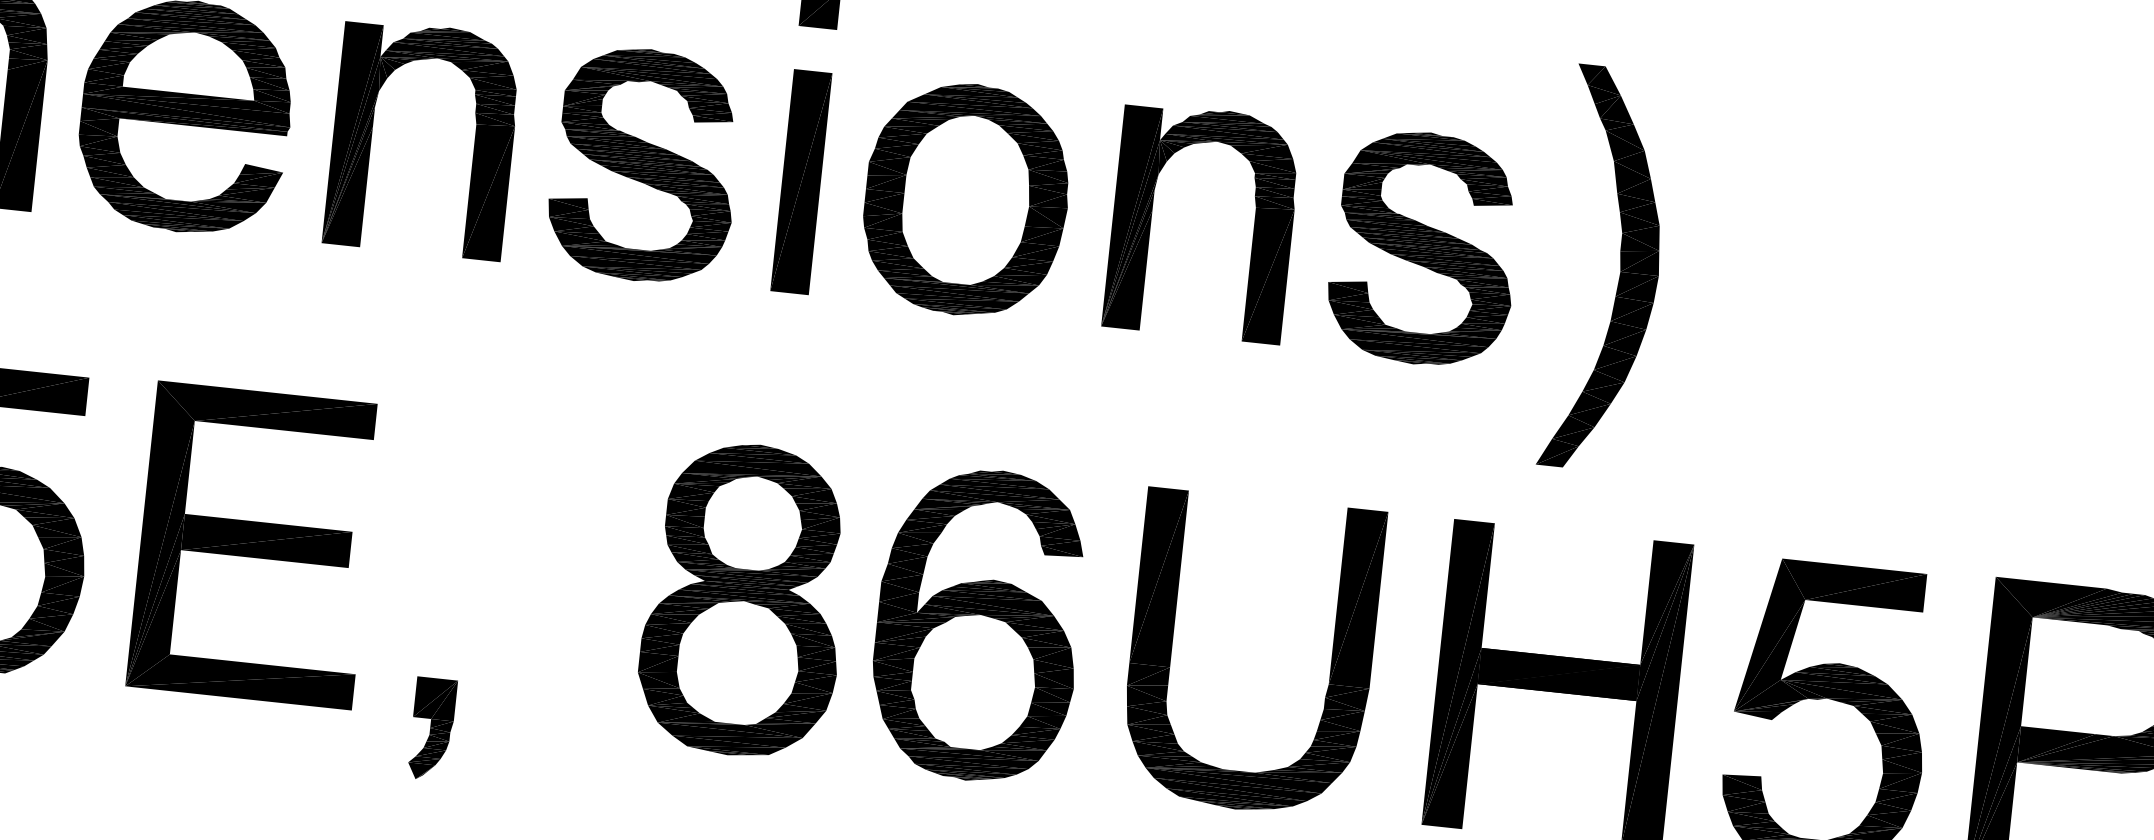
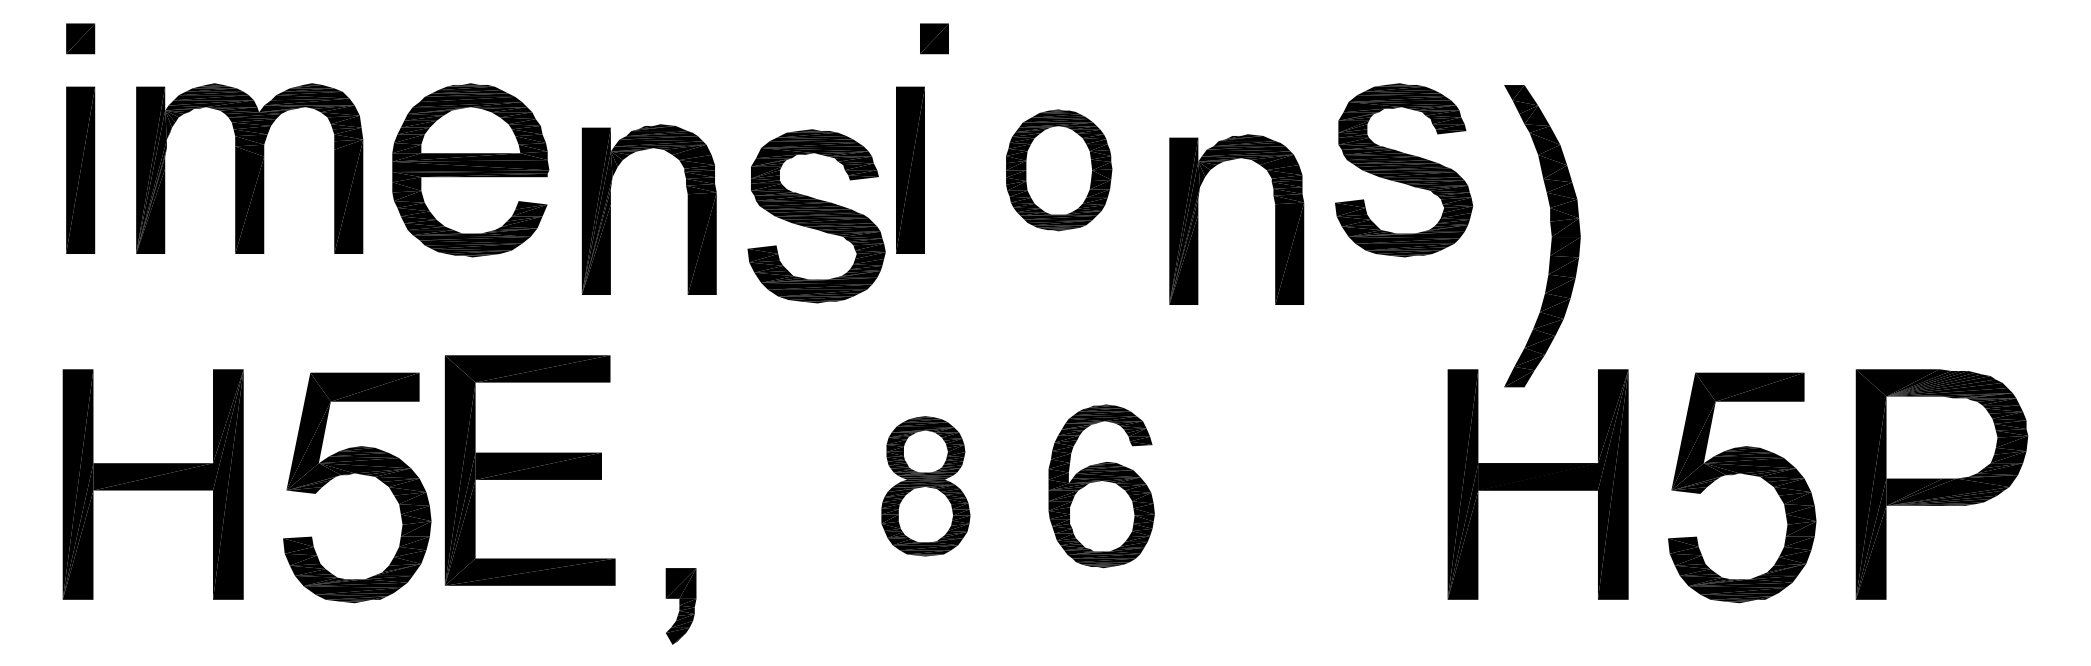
part: (371, 133) -> (610, 209), moved
part: (644, 165) -> (816, 216), moved
part: (801, 181) -> (910, 169), moved
part: (967, 200) -> (1059, 170), size x0.7
part: (1151, 217) -> (1198, 219), moved
part: (1620, 271) -> (1551, 236), moved
part: (253, 545) -> (529, 470), moved
part: (744, 600) -> (925, 486), size x0.6
part: (978, 625) -> (1101, 486), size x0.7
part: (1171, 646) -> (1247, 486), removed
part: (431, 729) -> (680, 606), moved

